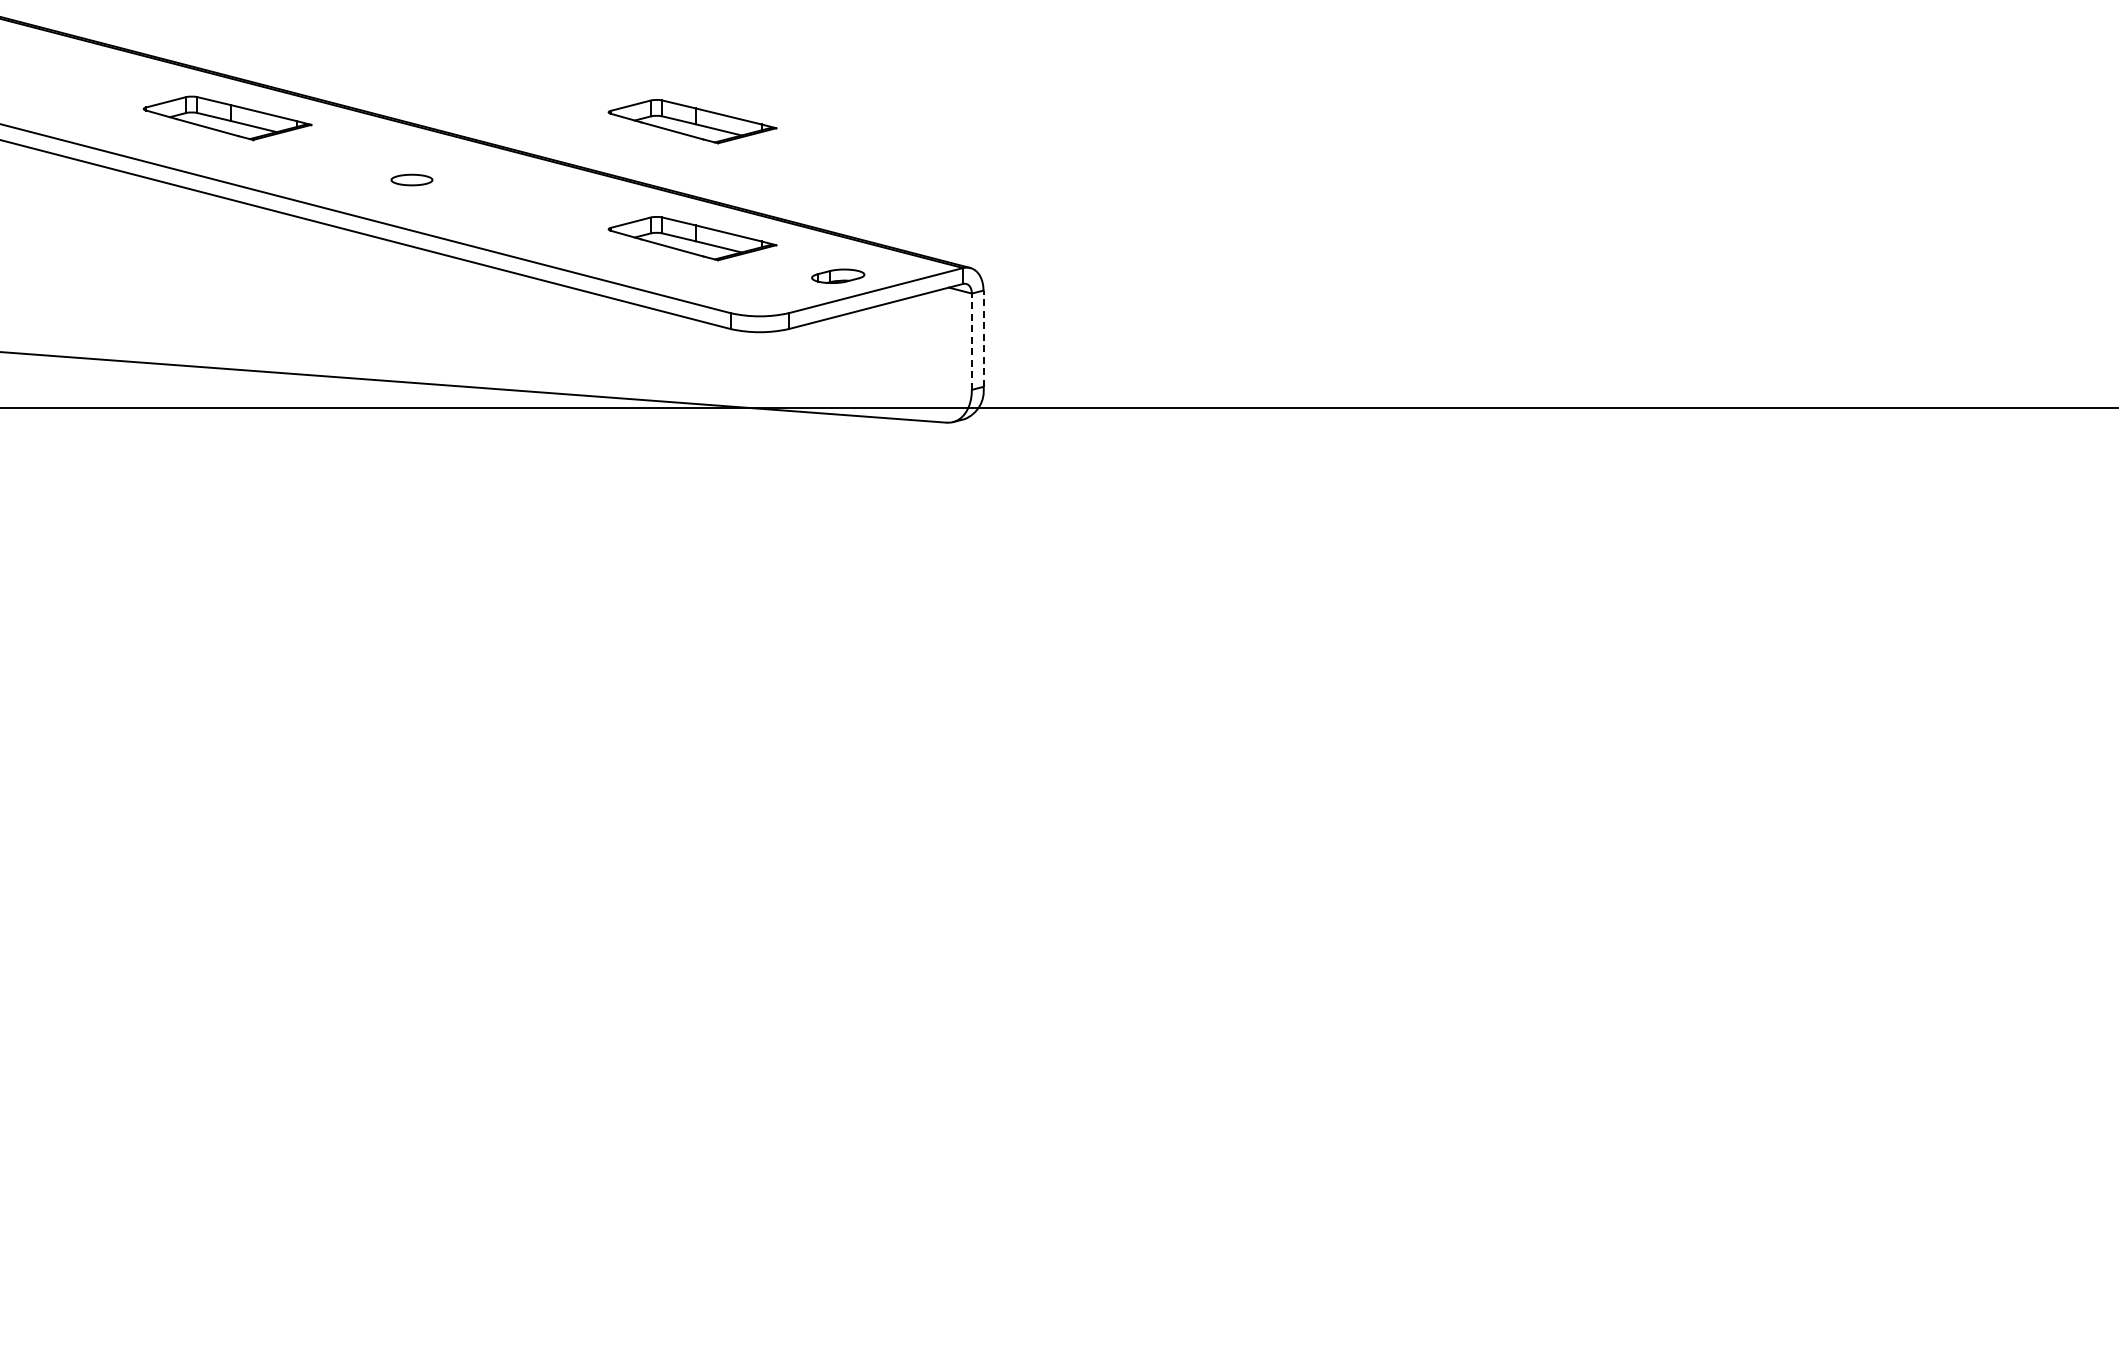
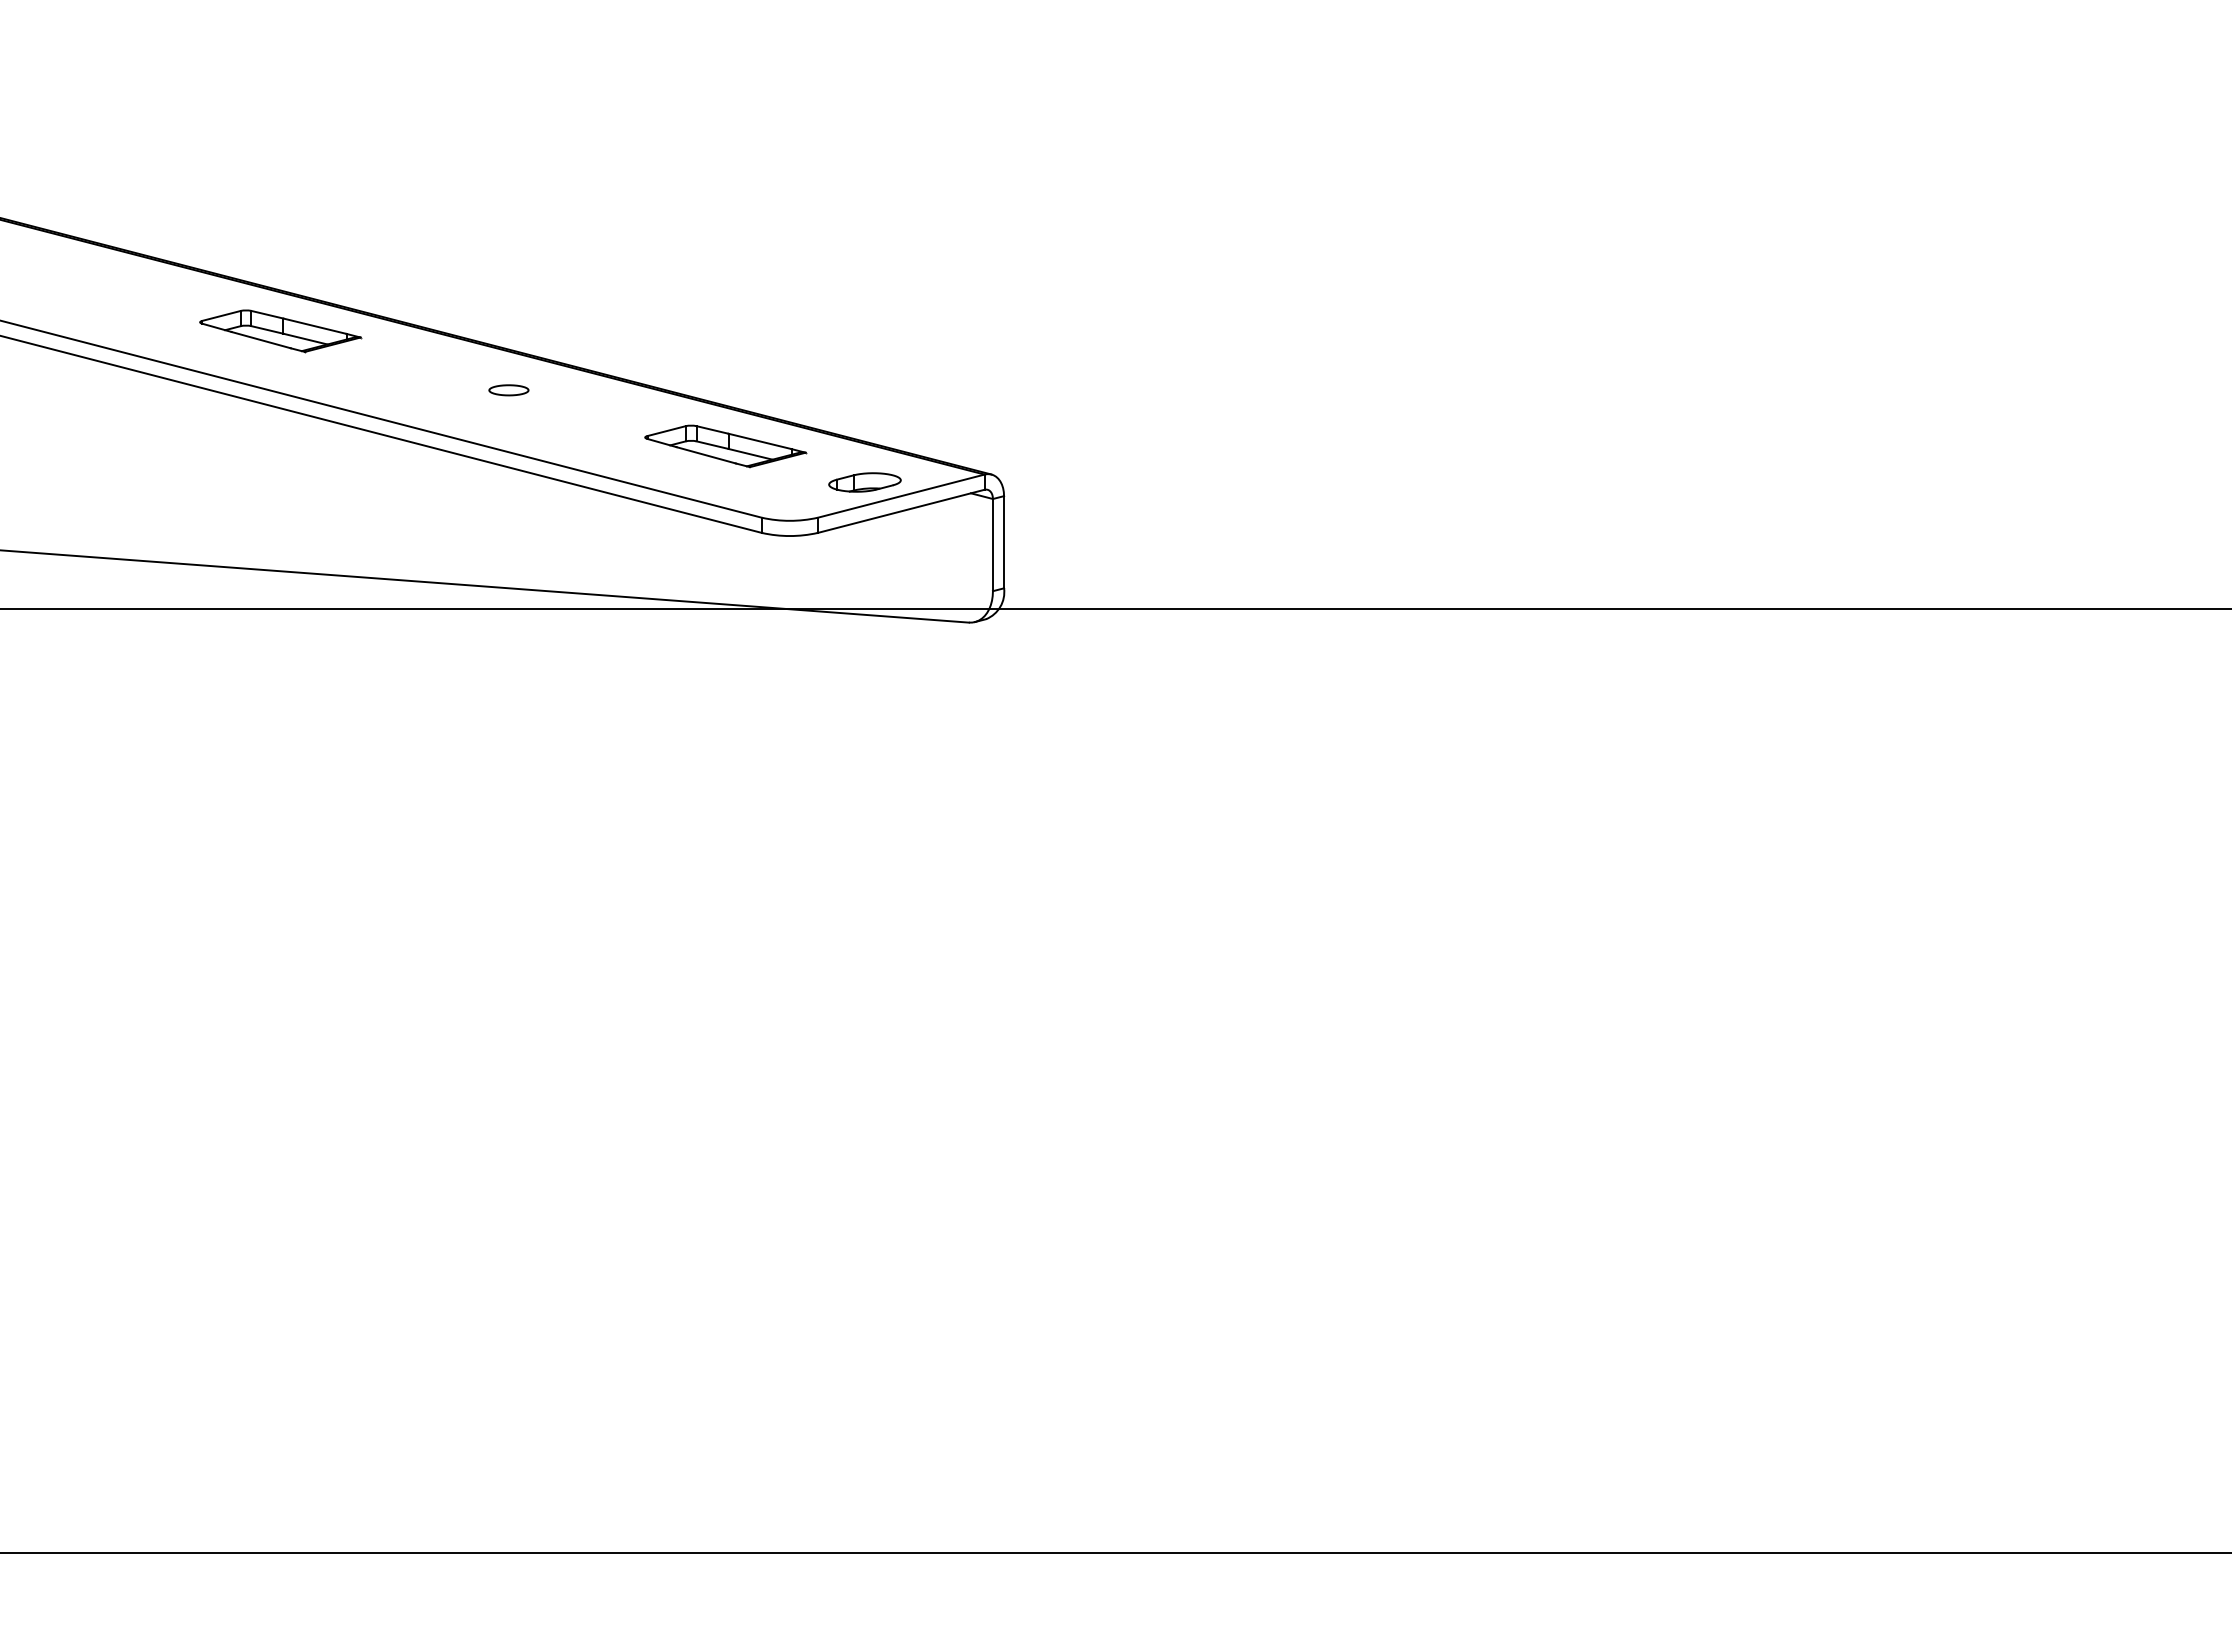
part: (692, 121) -> (725, 334), removed
part: (411, 180) -> (508, 390), moved
part: (837, 276) -> (864, 482), size x1.43
line: (983, 337) -> (1004, 541), dashed -> solid
line: (971, 341) -> (992, 544), dashed -> solid

